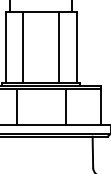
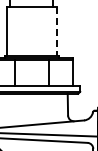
line: (23, 47) -> (19, 31), removed
line: (59, 47) -> (44, 31), removed
line: (76, 47) -> (56, 31), solid -> dashed

